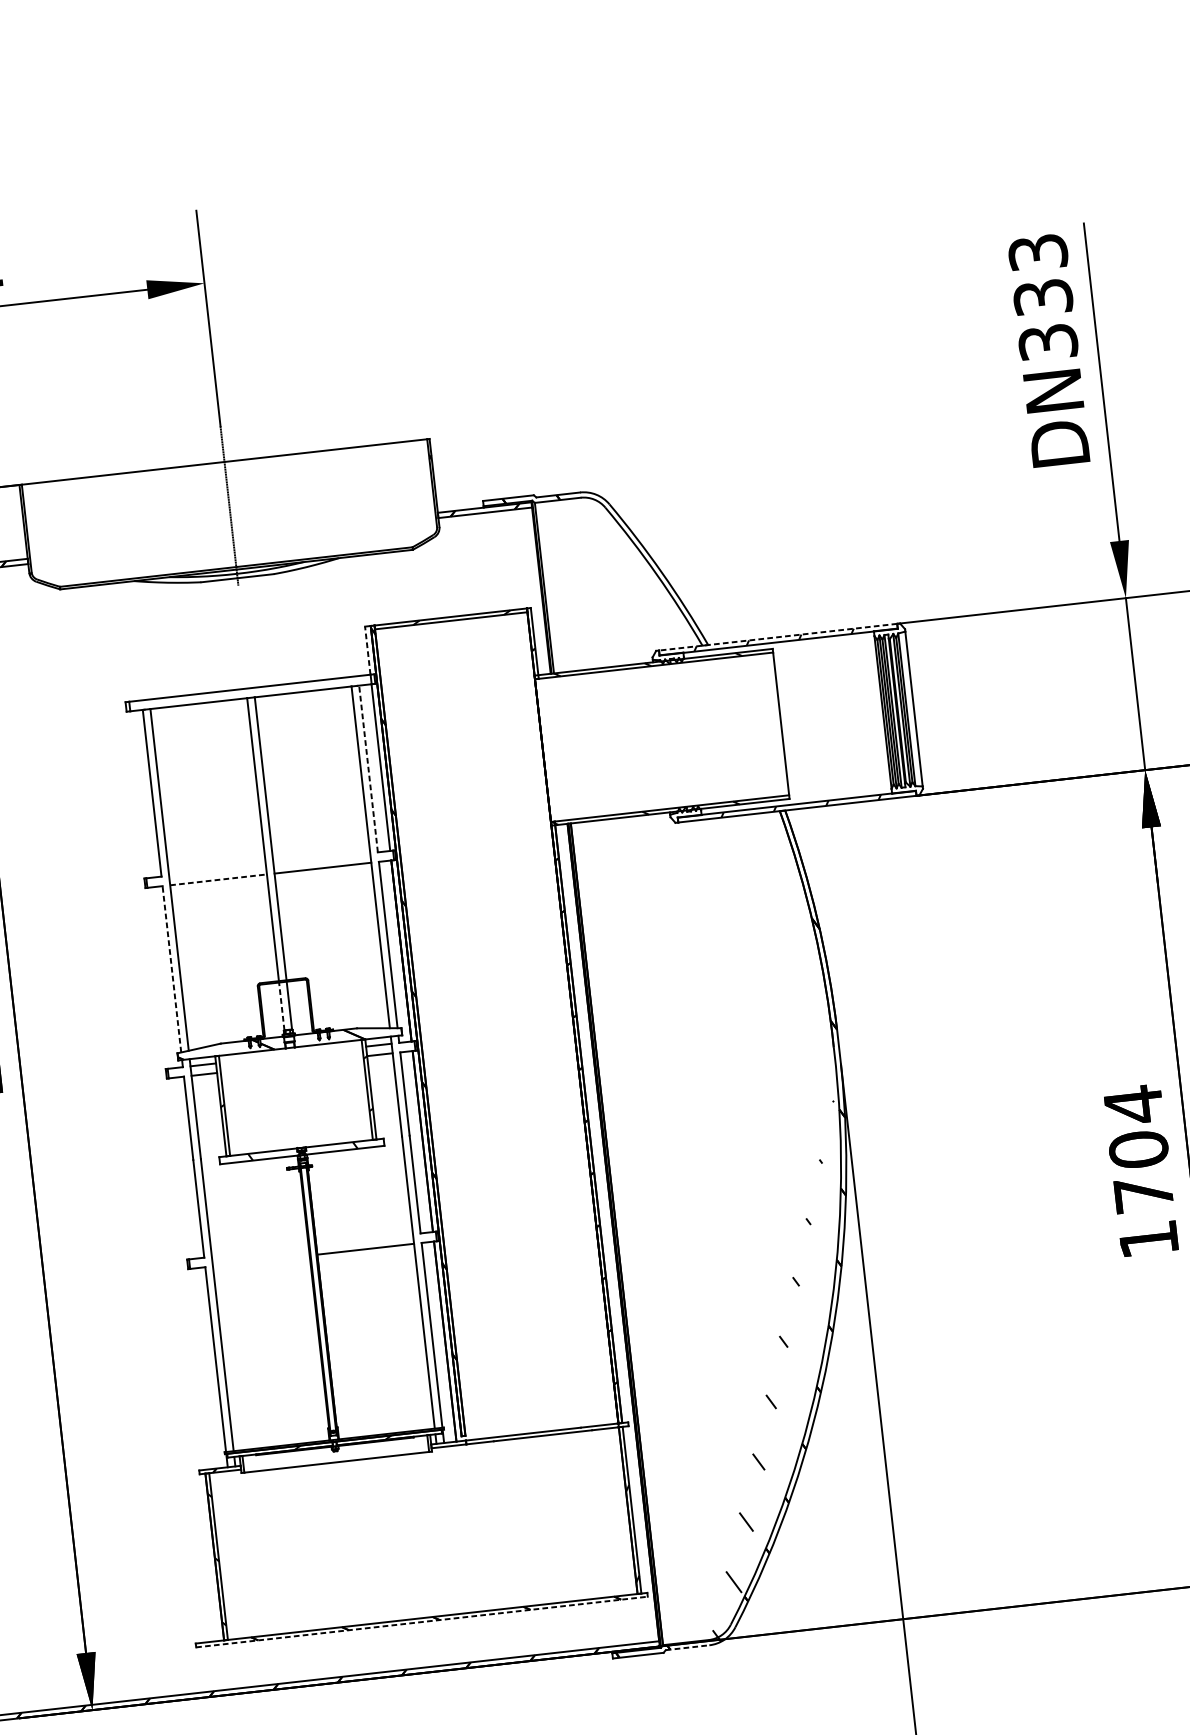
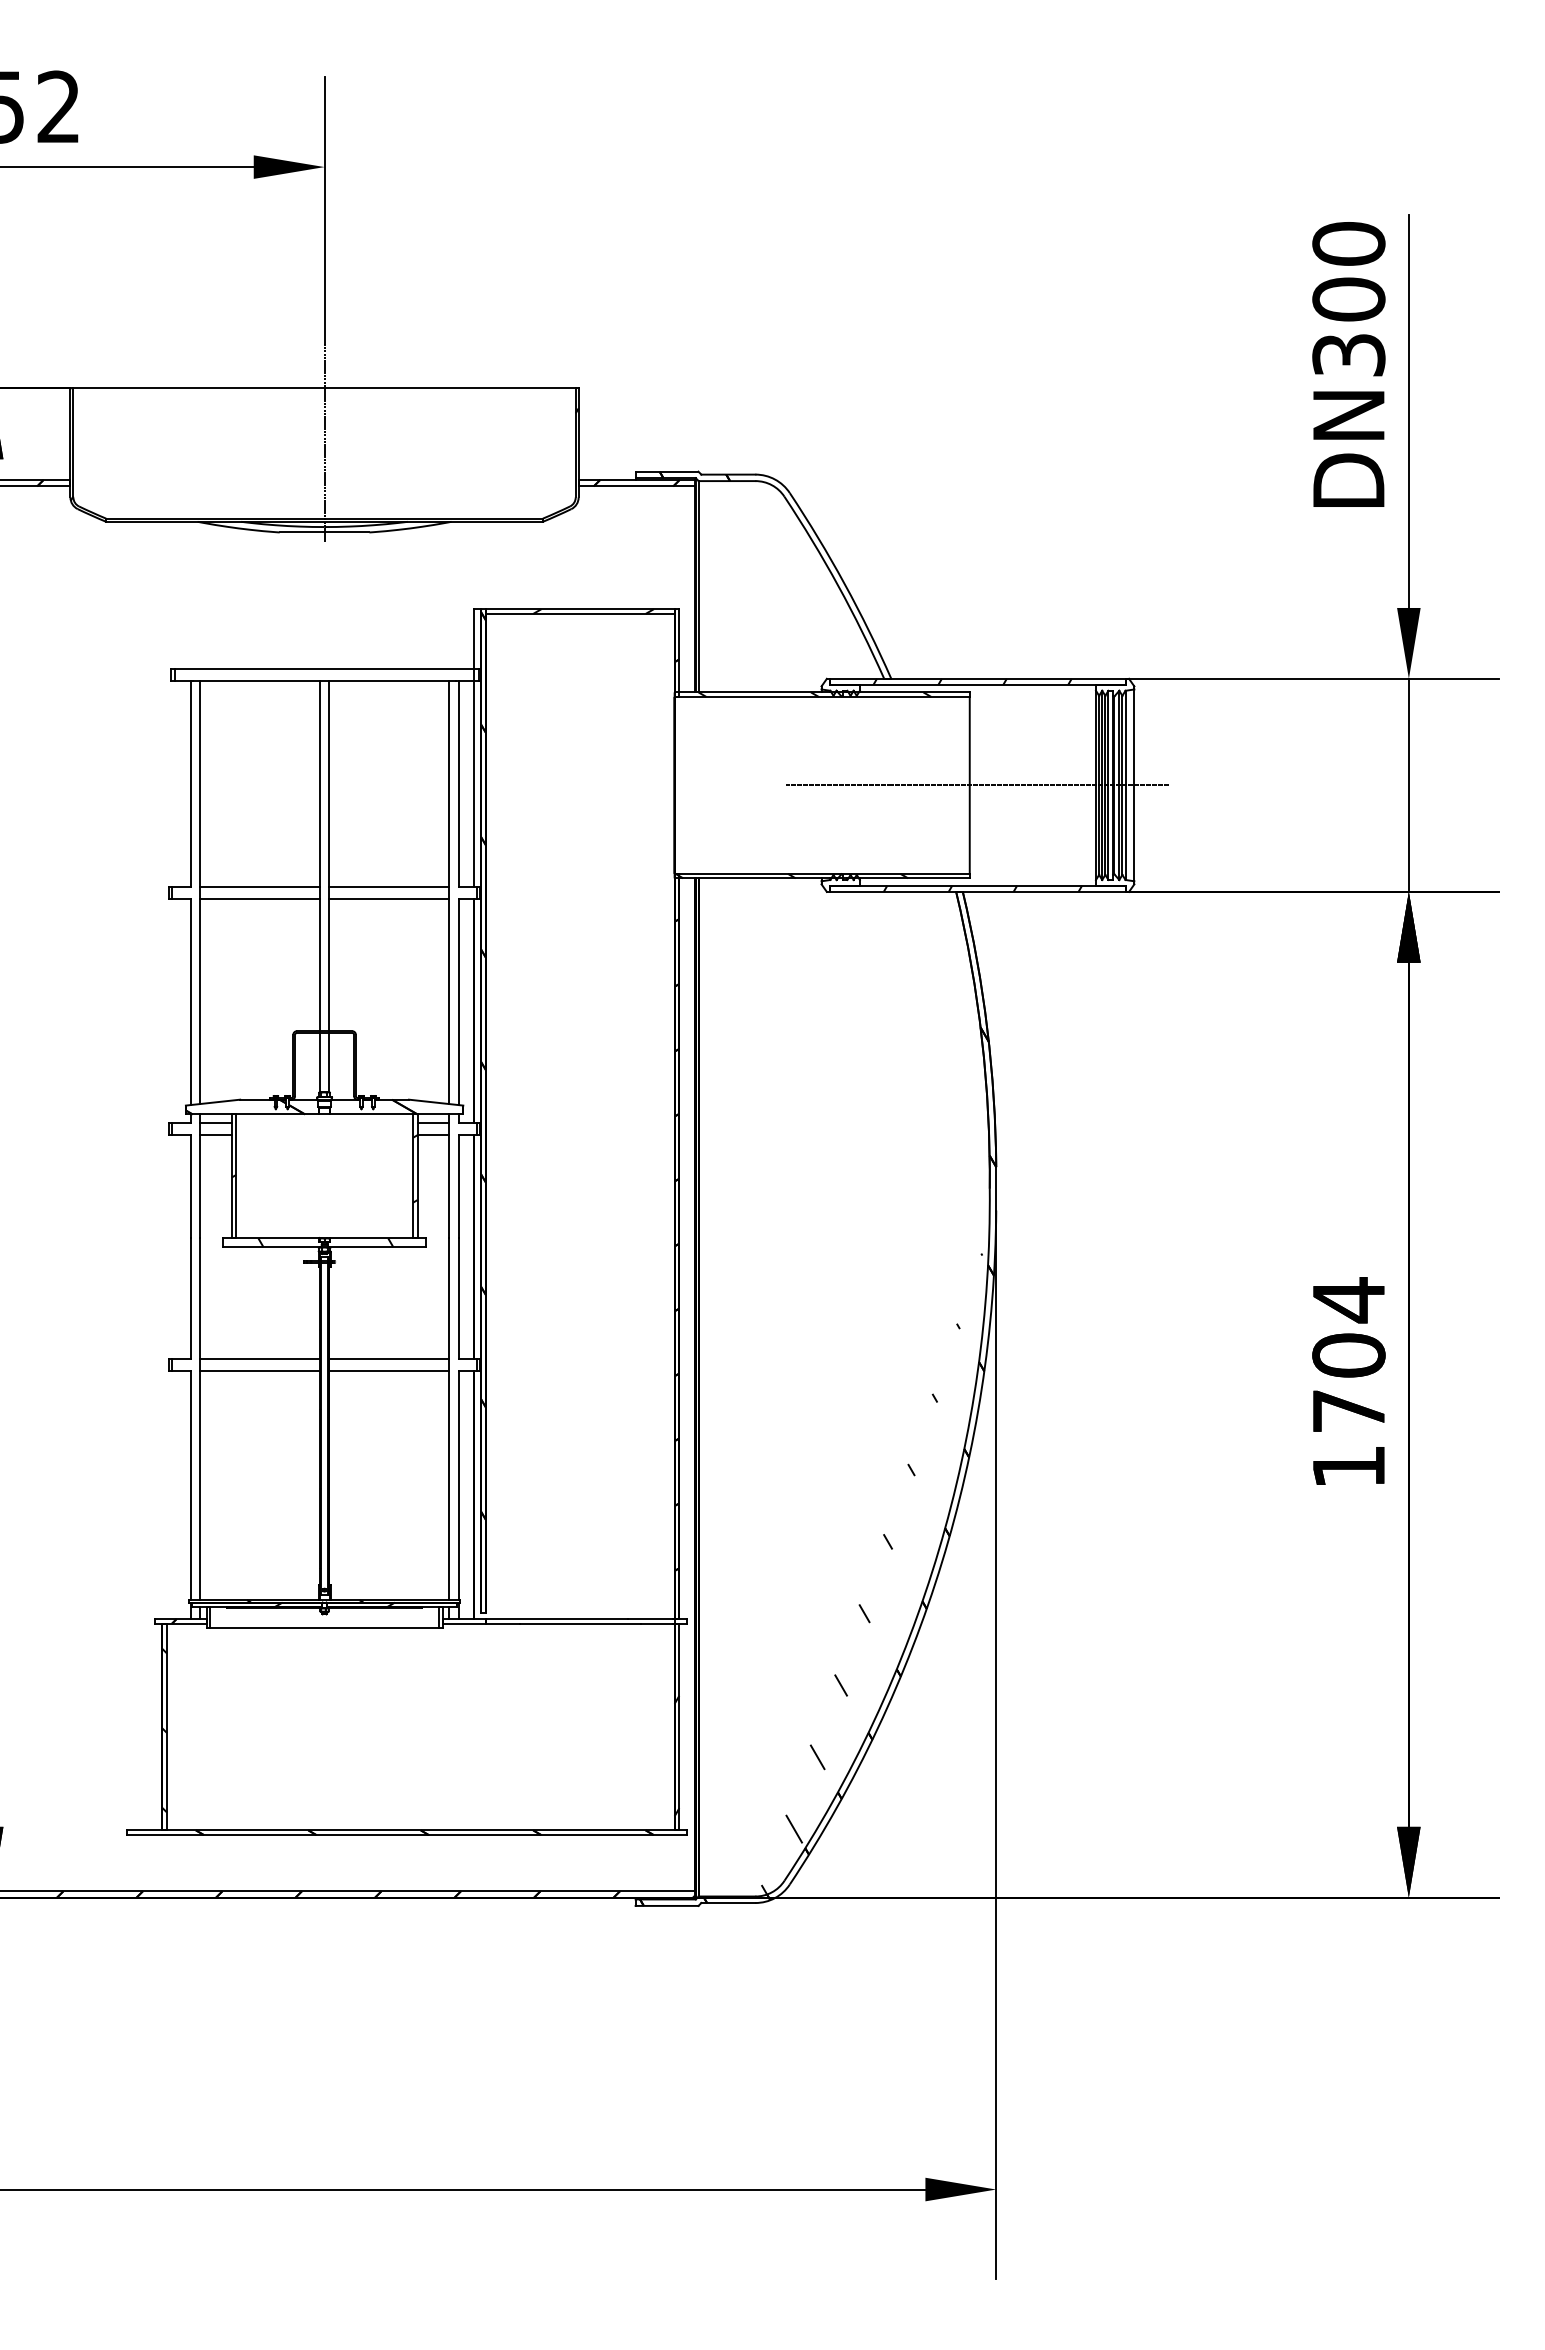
text: (1040, 274) -> (1348, 271), DN333 -> DN300
line: (777, 636) -> (977, 678), dashed -> solid
line: (367, 651) -> (473, 639), dashed -> solid
line: (787, 723) -> (977, 785), added
line: (368, 768) -> (458, 783), dashed -> solid
line: (322, 858) -> (389, 887), added
line: (217, 870) -> (259, 887), added
line: (218, 880) -> (259, 899), dashed -> solid
line: (171, 968) -> (190, 1001), dashed -> solid
line: (281, 1006) -> (319, 1062), dashed -> solid
line: (364, 1239) -> (389, 1359), added
line: (259, 1251) -> (259, 1359), added
line: (261, 1261) -> (259, 1371), added
line: (421, 1622) -> (406, 1835), dashed -> solid
line: (687, 1647) -> (728, 1902), dashed -> solid

